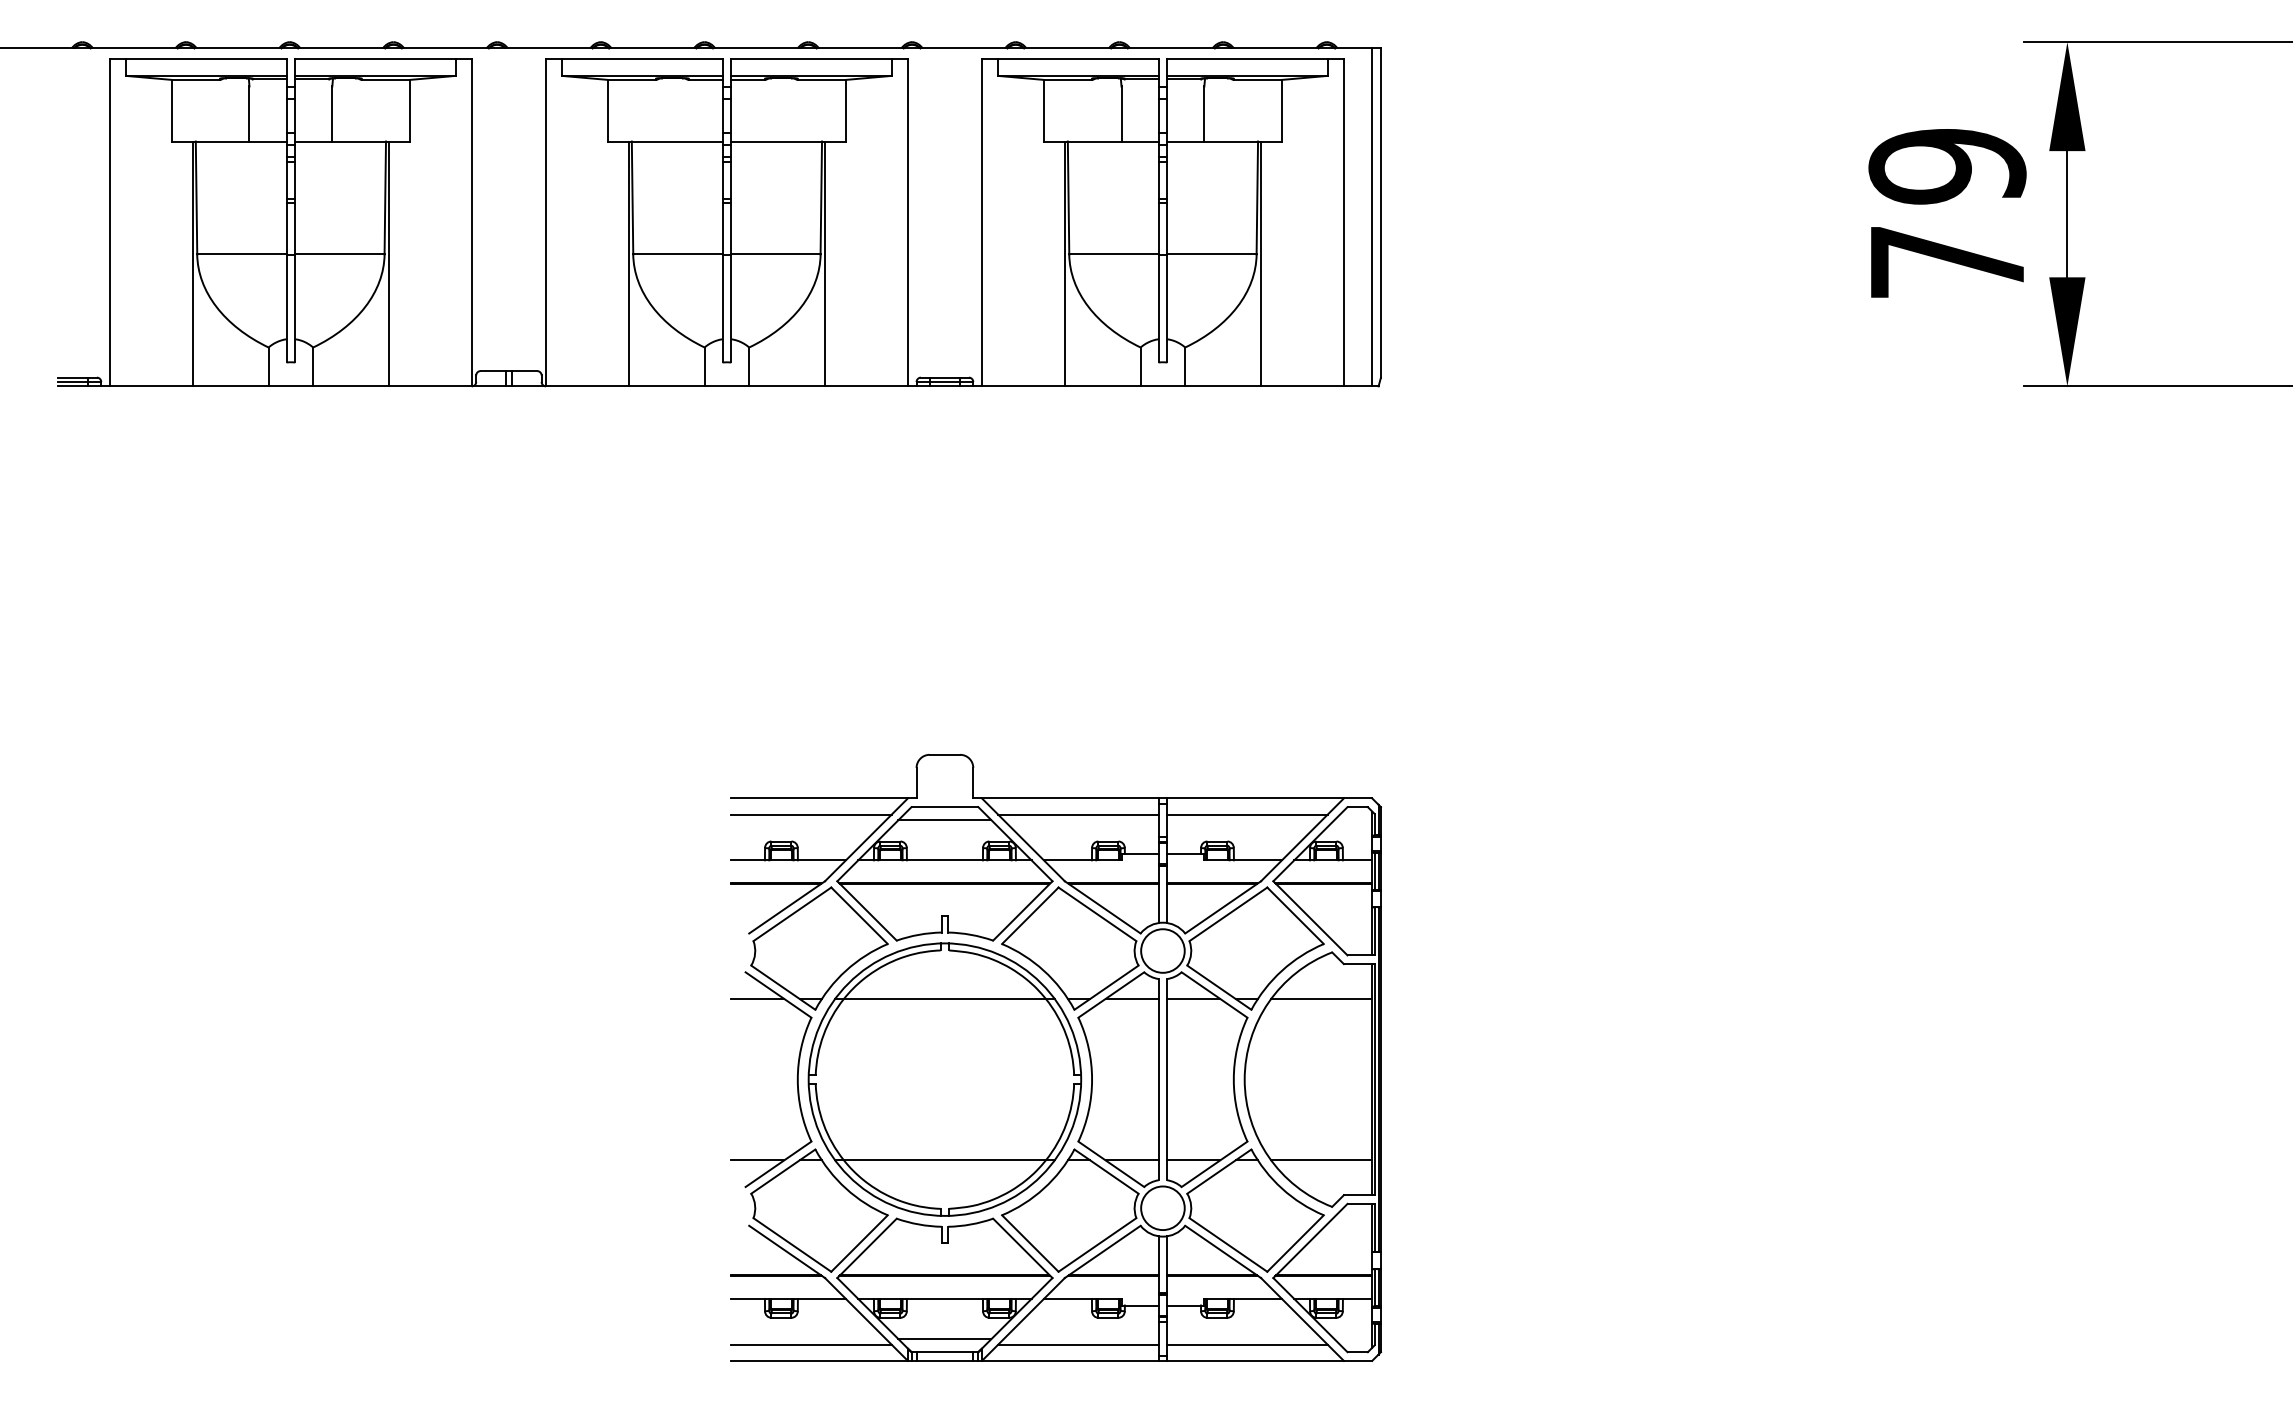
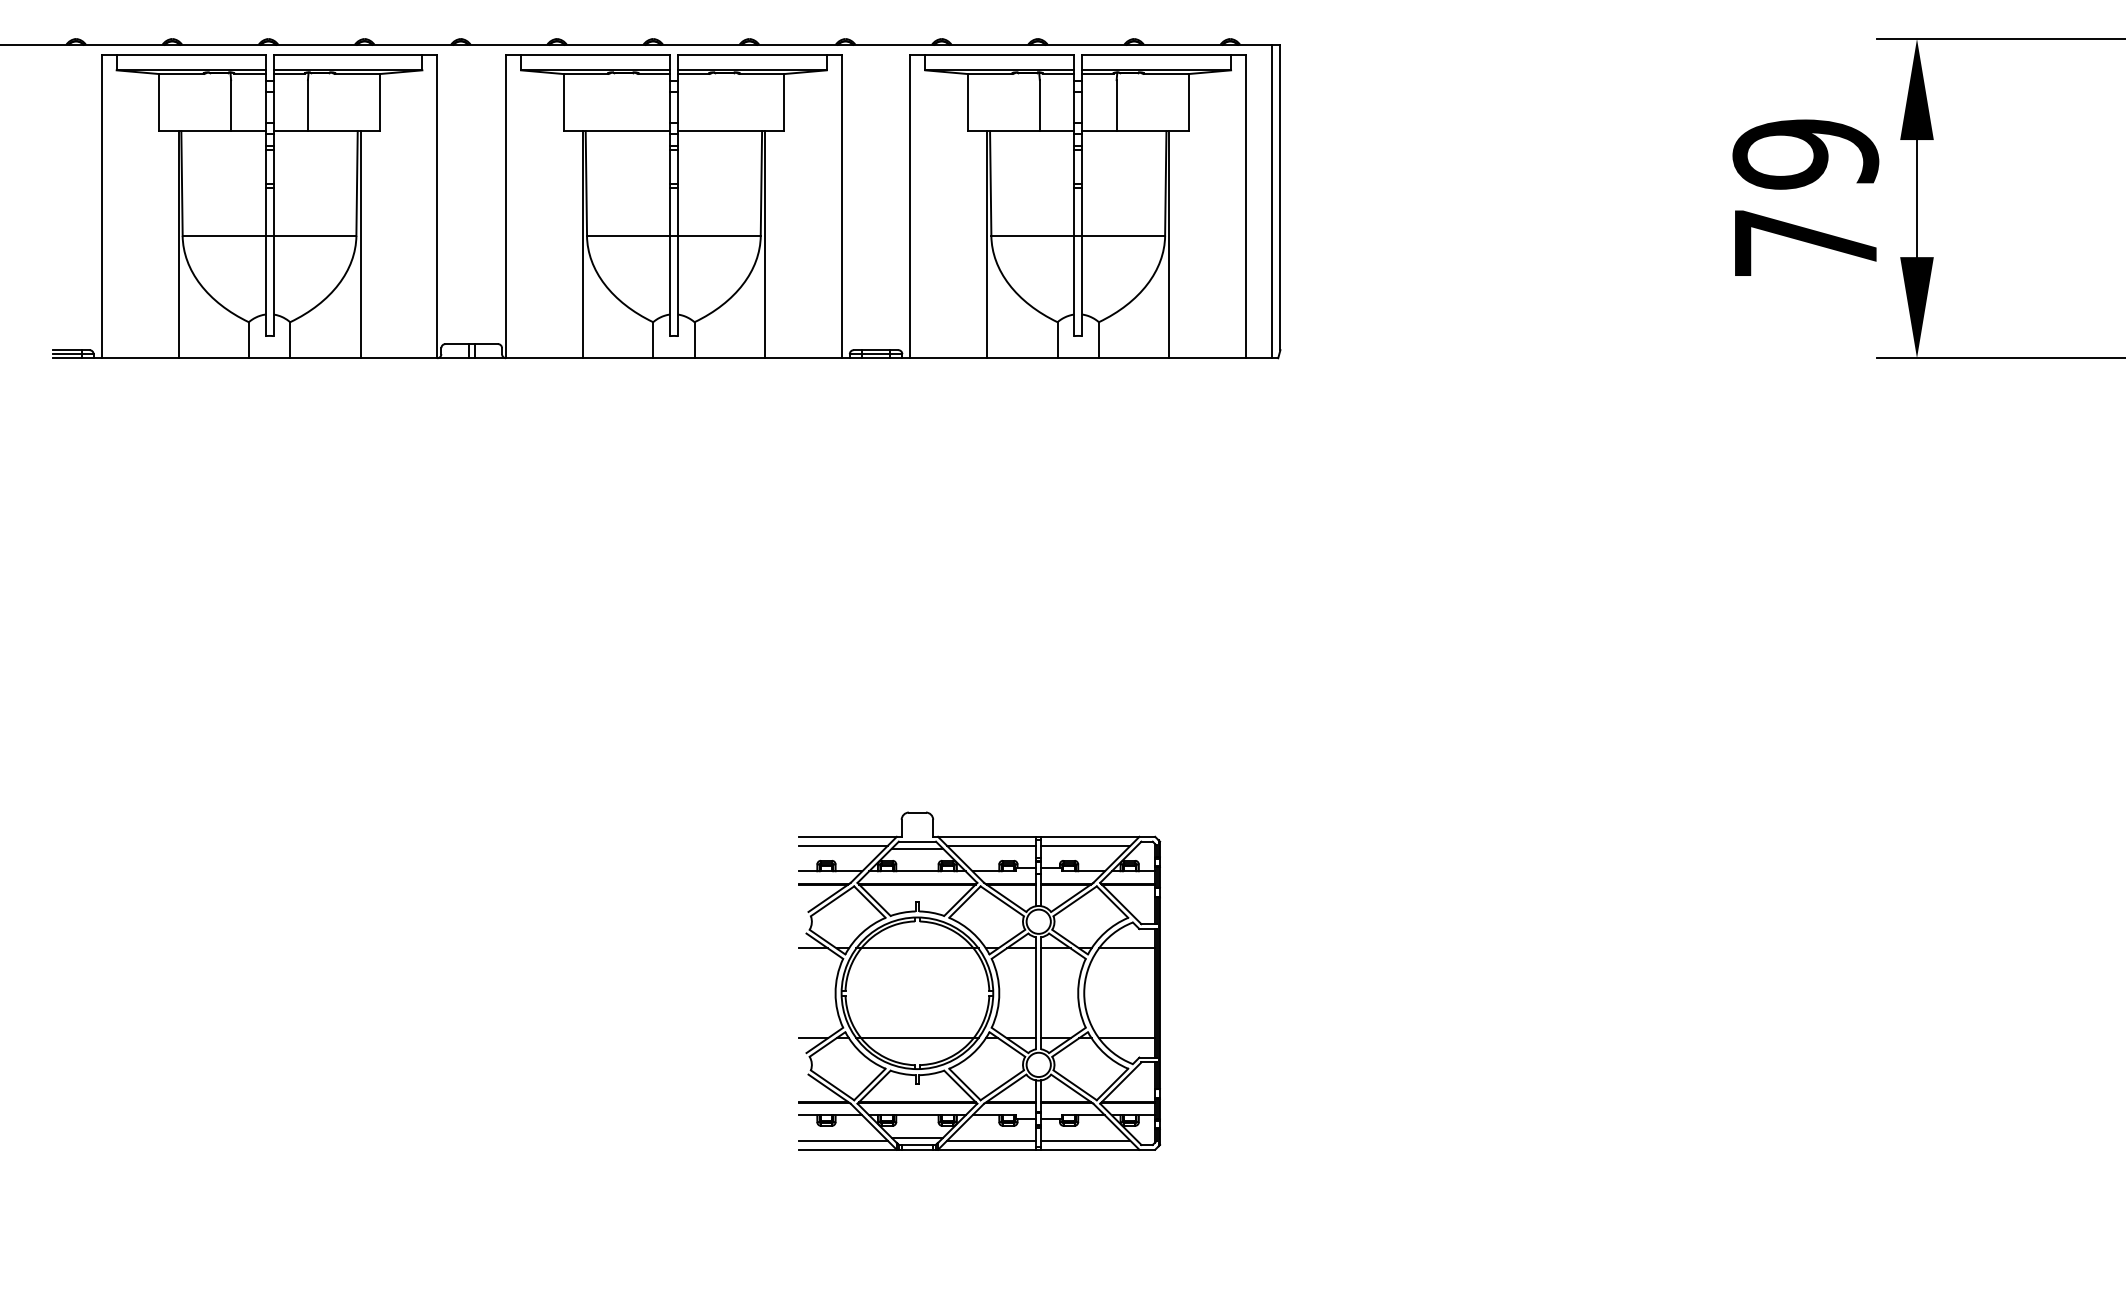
part: (1056, 1058) -> (979, 981), size x0.6

